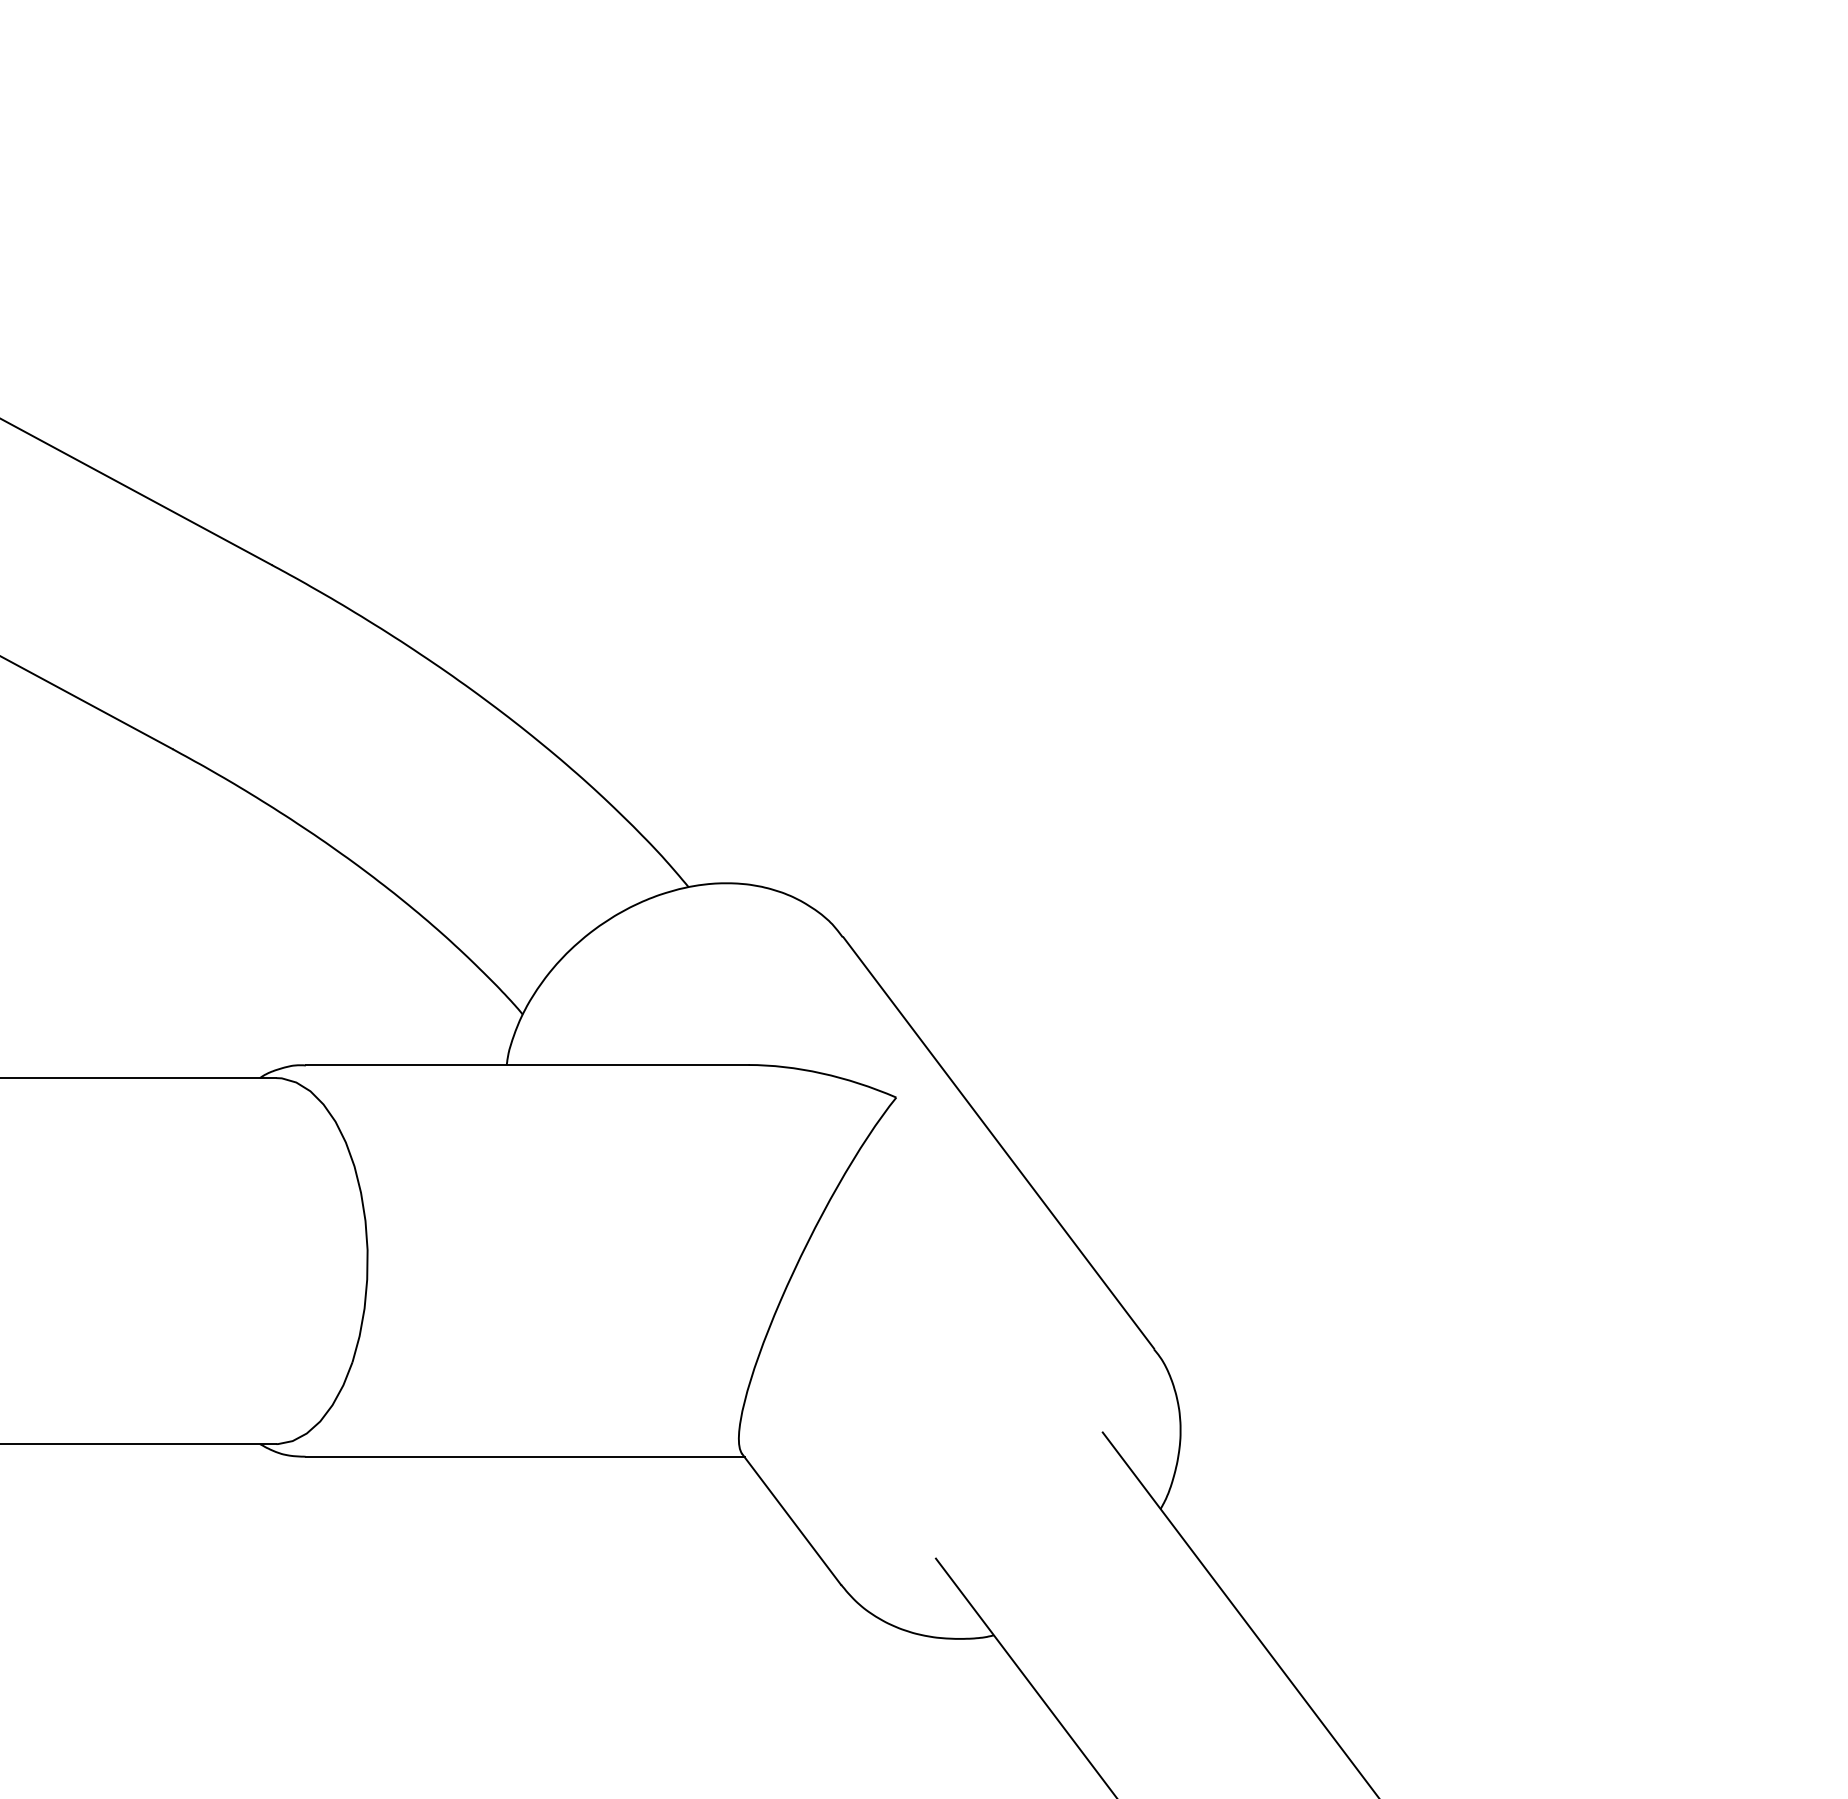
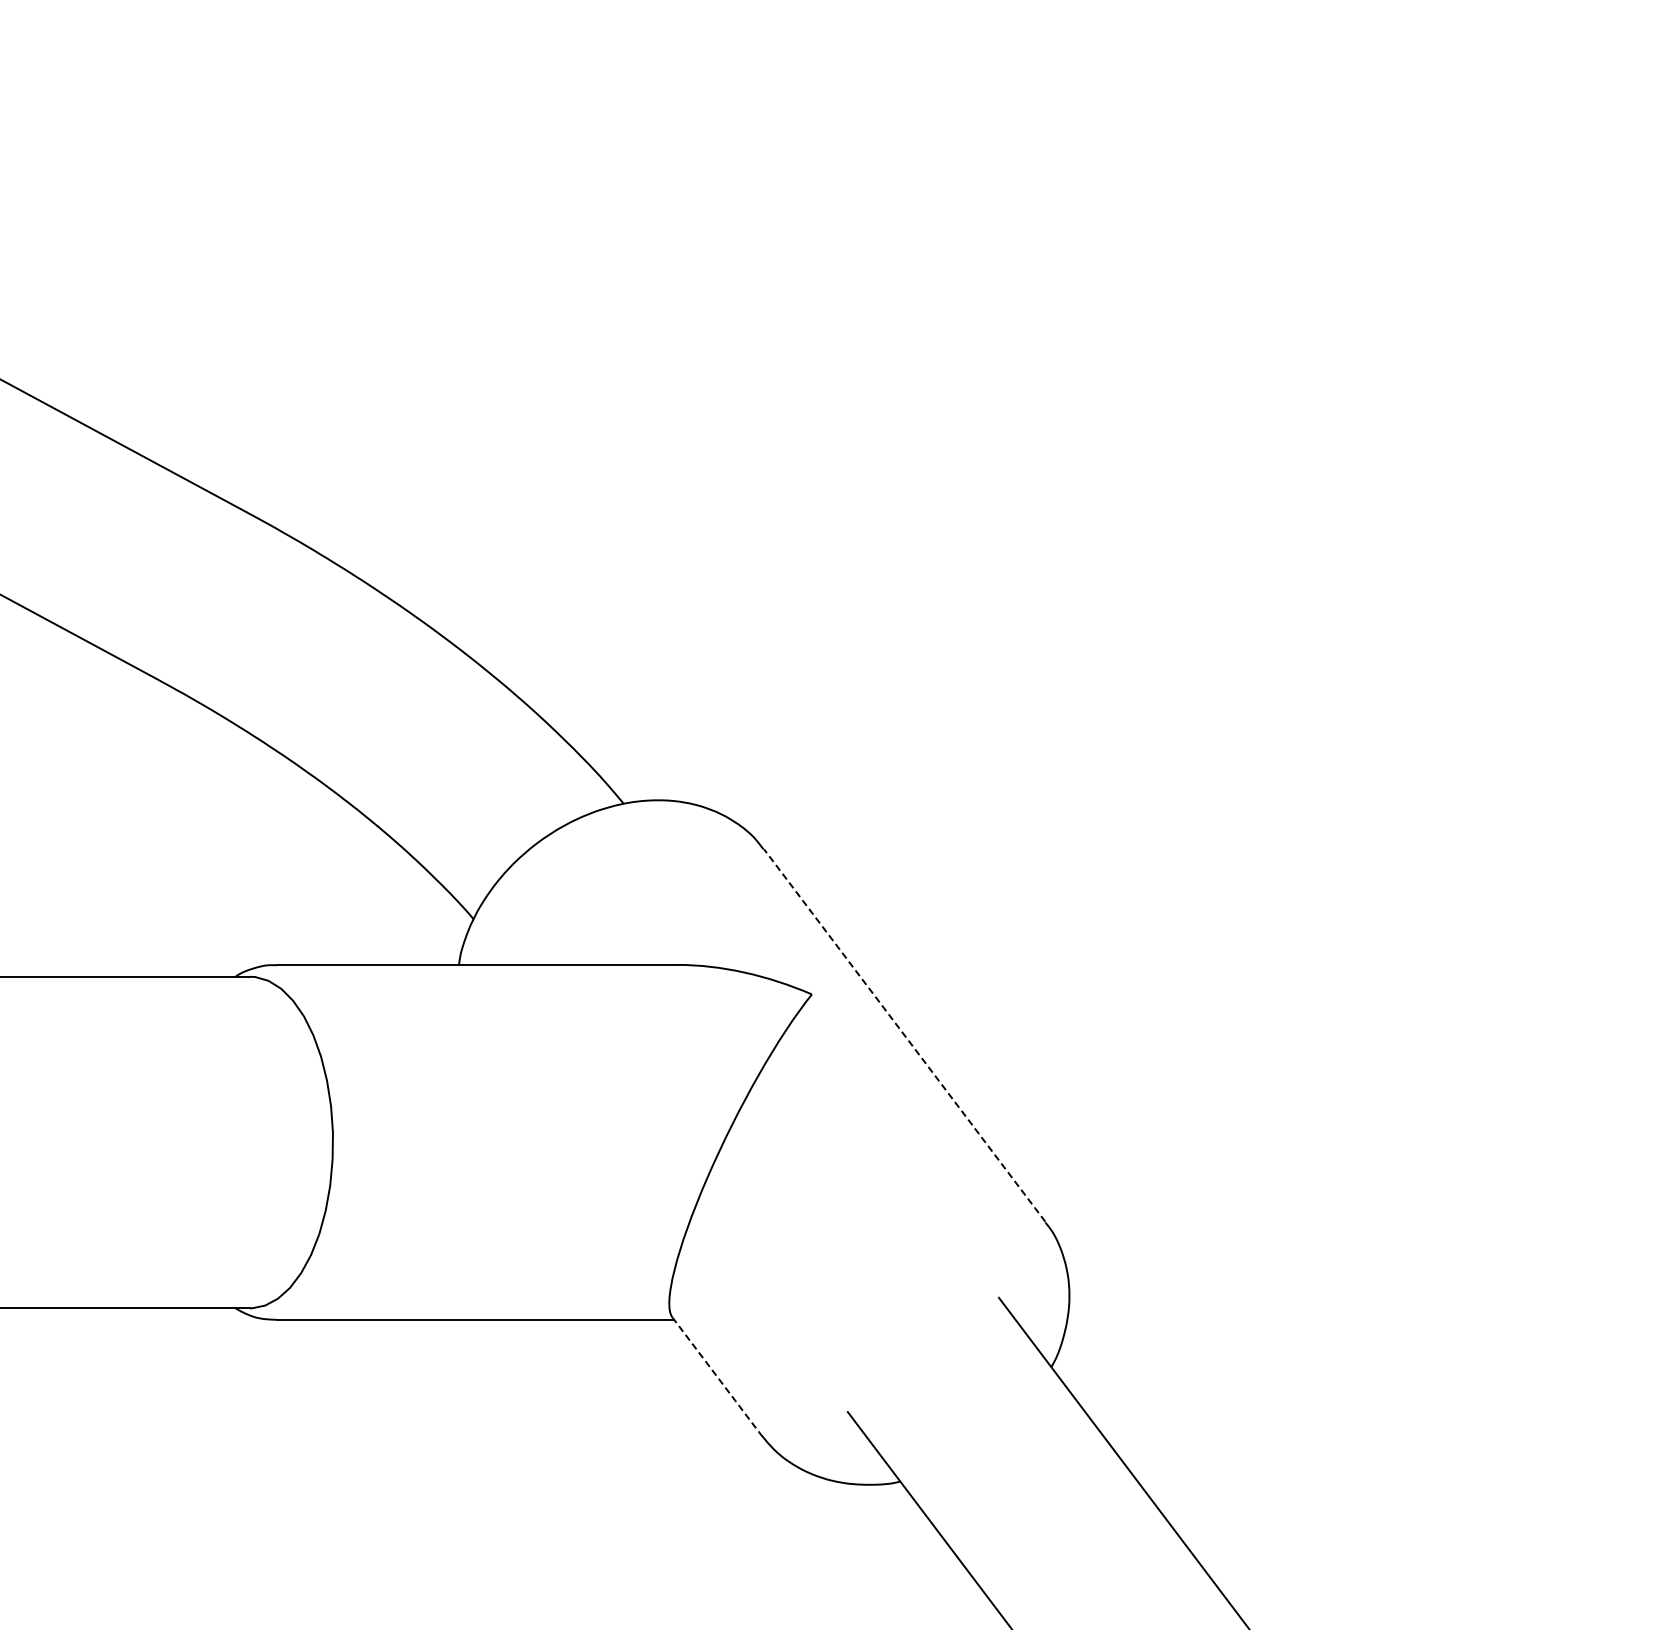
line: (998, 1142) -> (904, 1035), solid -> dashed
line: (792, 1520) -> (717, 1377), solid -> dashed

